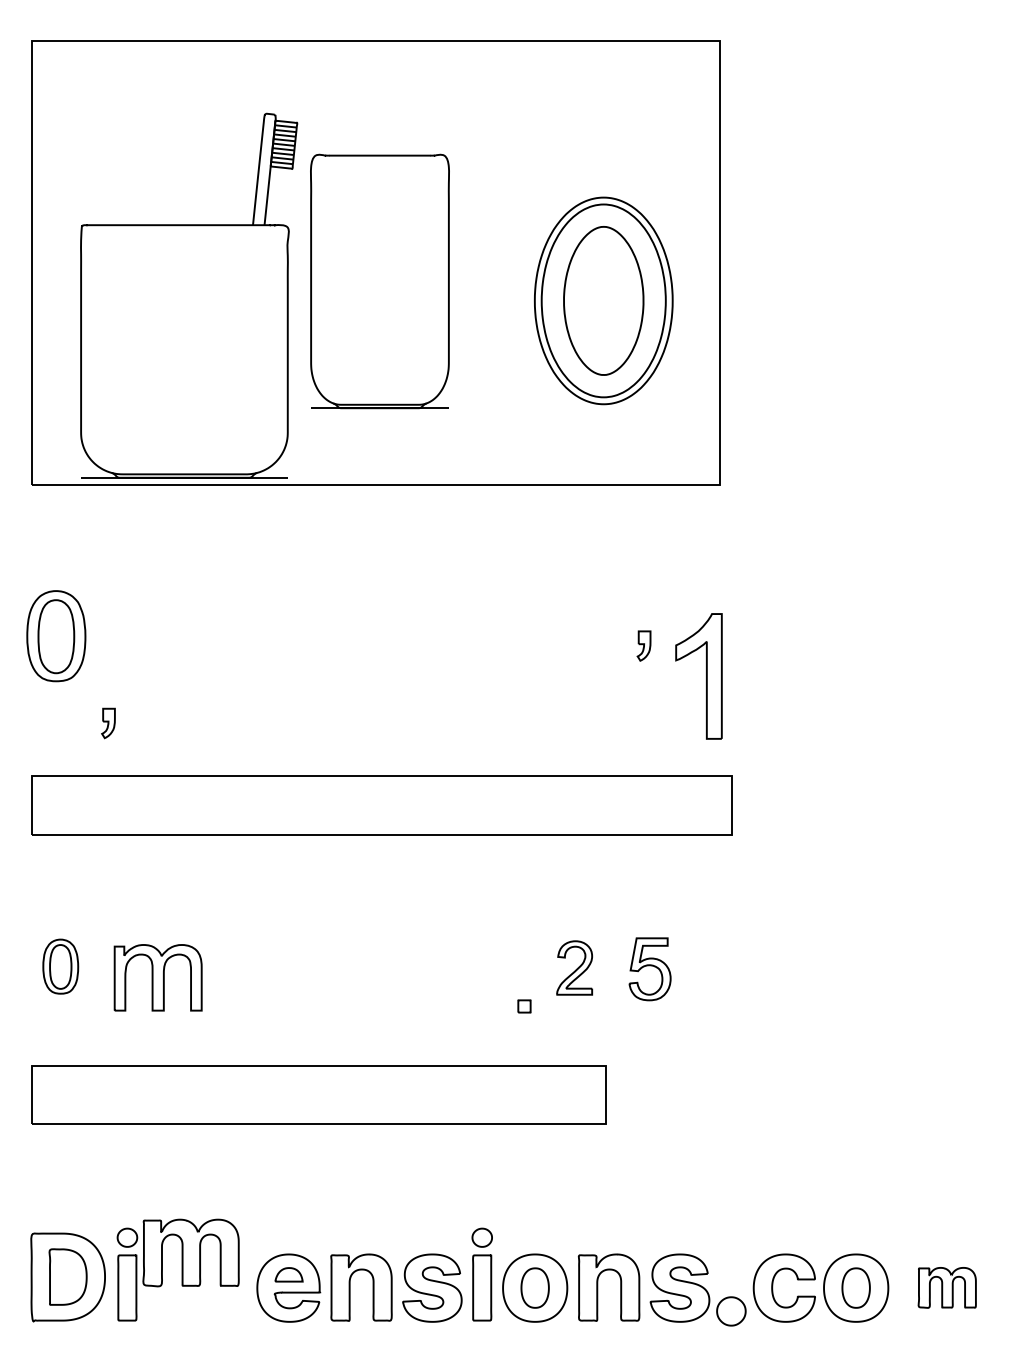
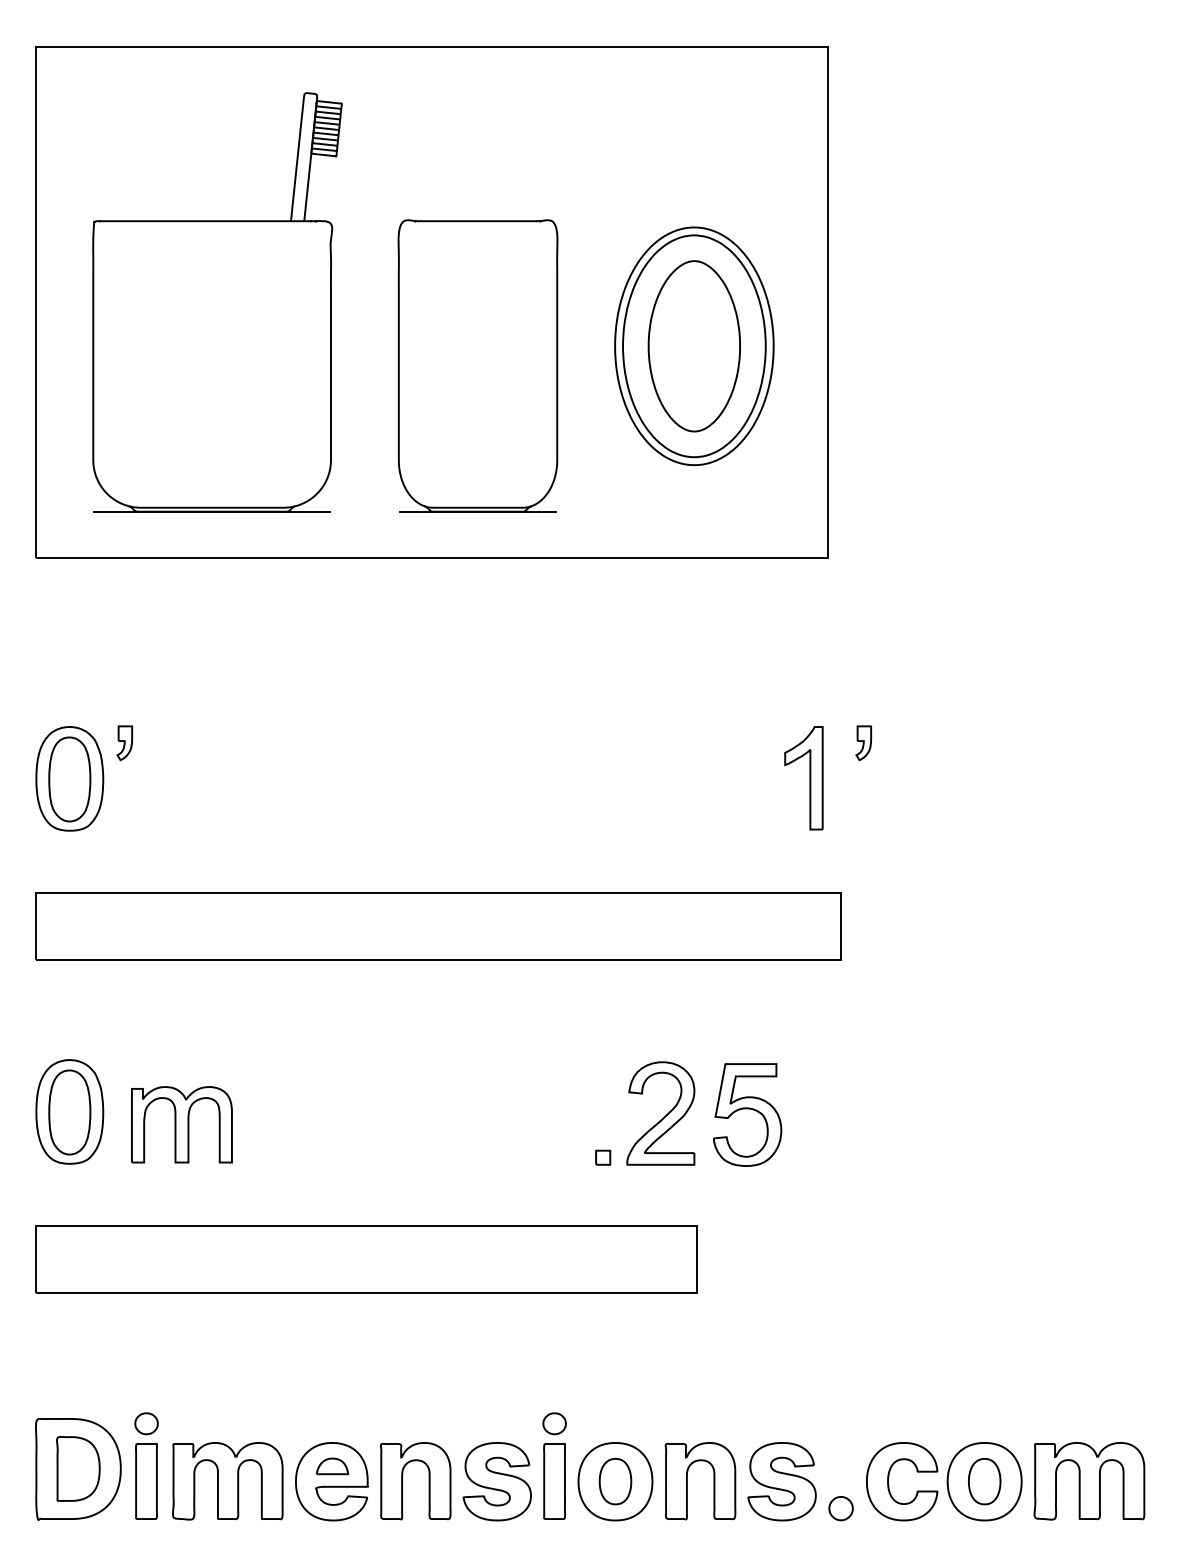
part: (379, 281) -> (477, 365), moved
part: (189, 295) -> (217, 302), moved
part: (56, 635) -> (69, 778), moved
part: (643, 646) -> (863, 743), moved
part: (698, 676) -> (803, 778), size x0.71
part: (108, 723) -> (124, 743), moved
part: (60, 966) -> (69, 1111), size x1.67
part: (574, 968) -> (660, 1113), size x1.67
part: (649, 968) -> (747, 1114), size x1.43
part: (190, 1253) -> (227, 1481), moved
part: (947, 1287) -> (1089, 1481), size x1.67
part: (730, 1311) -> (840, 1508), size x0.71

